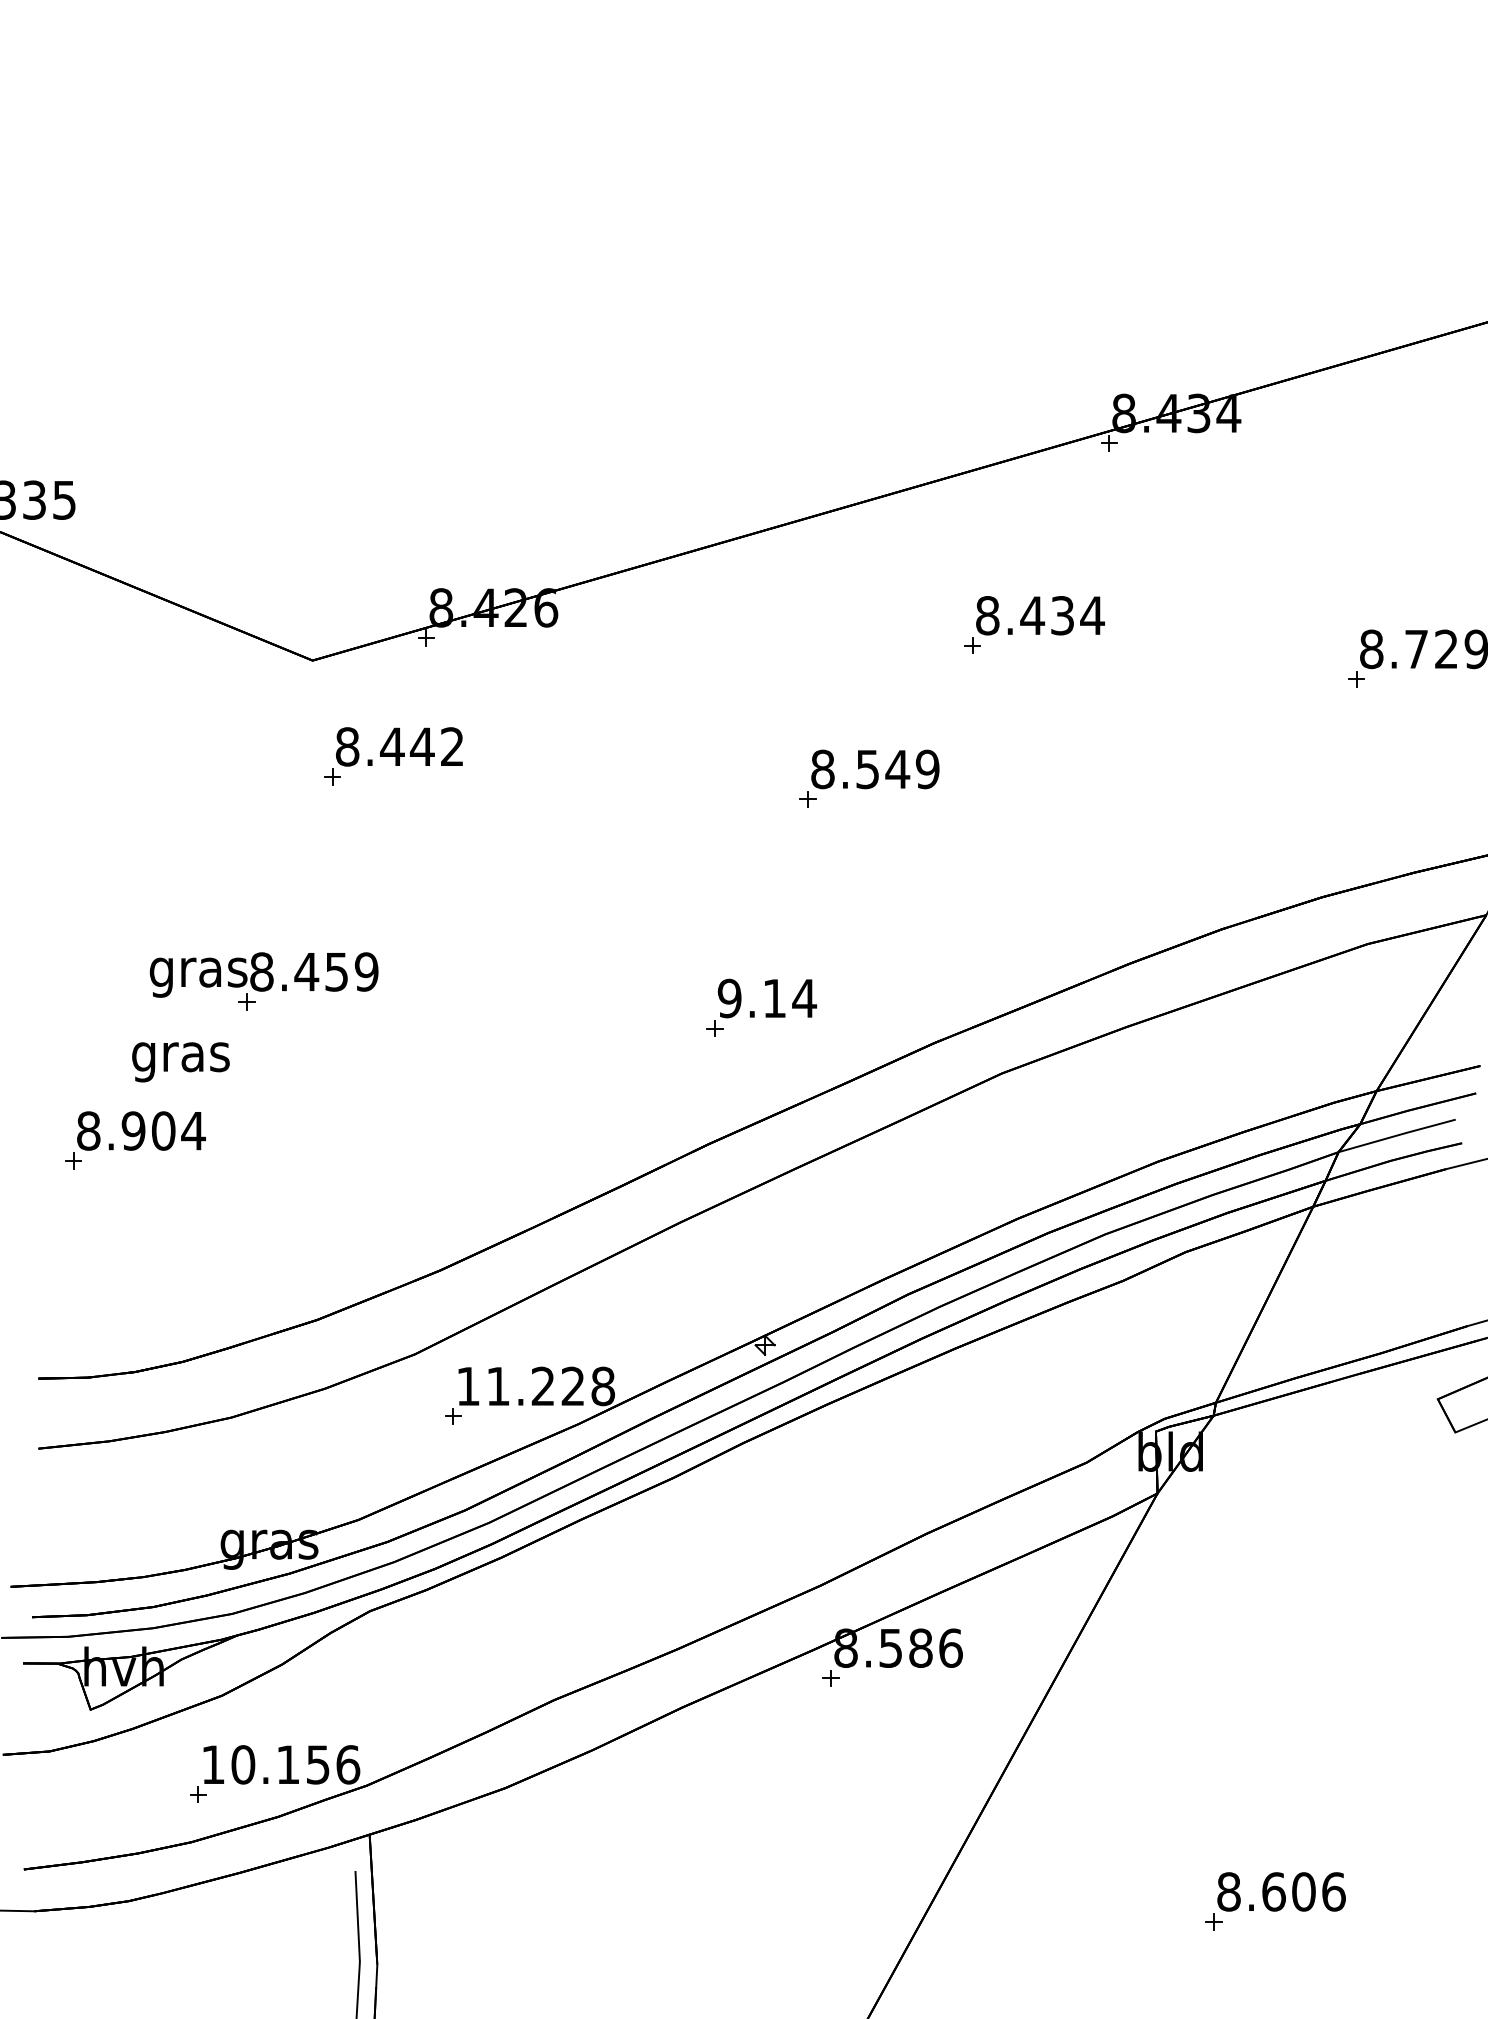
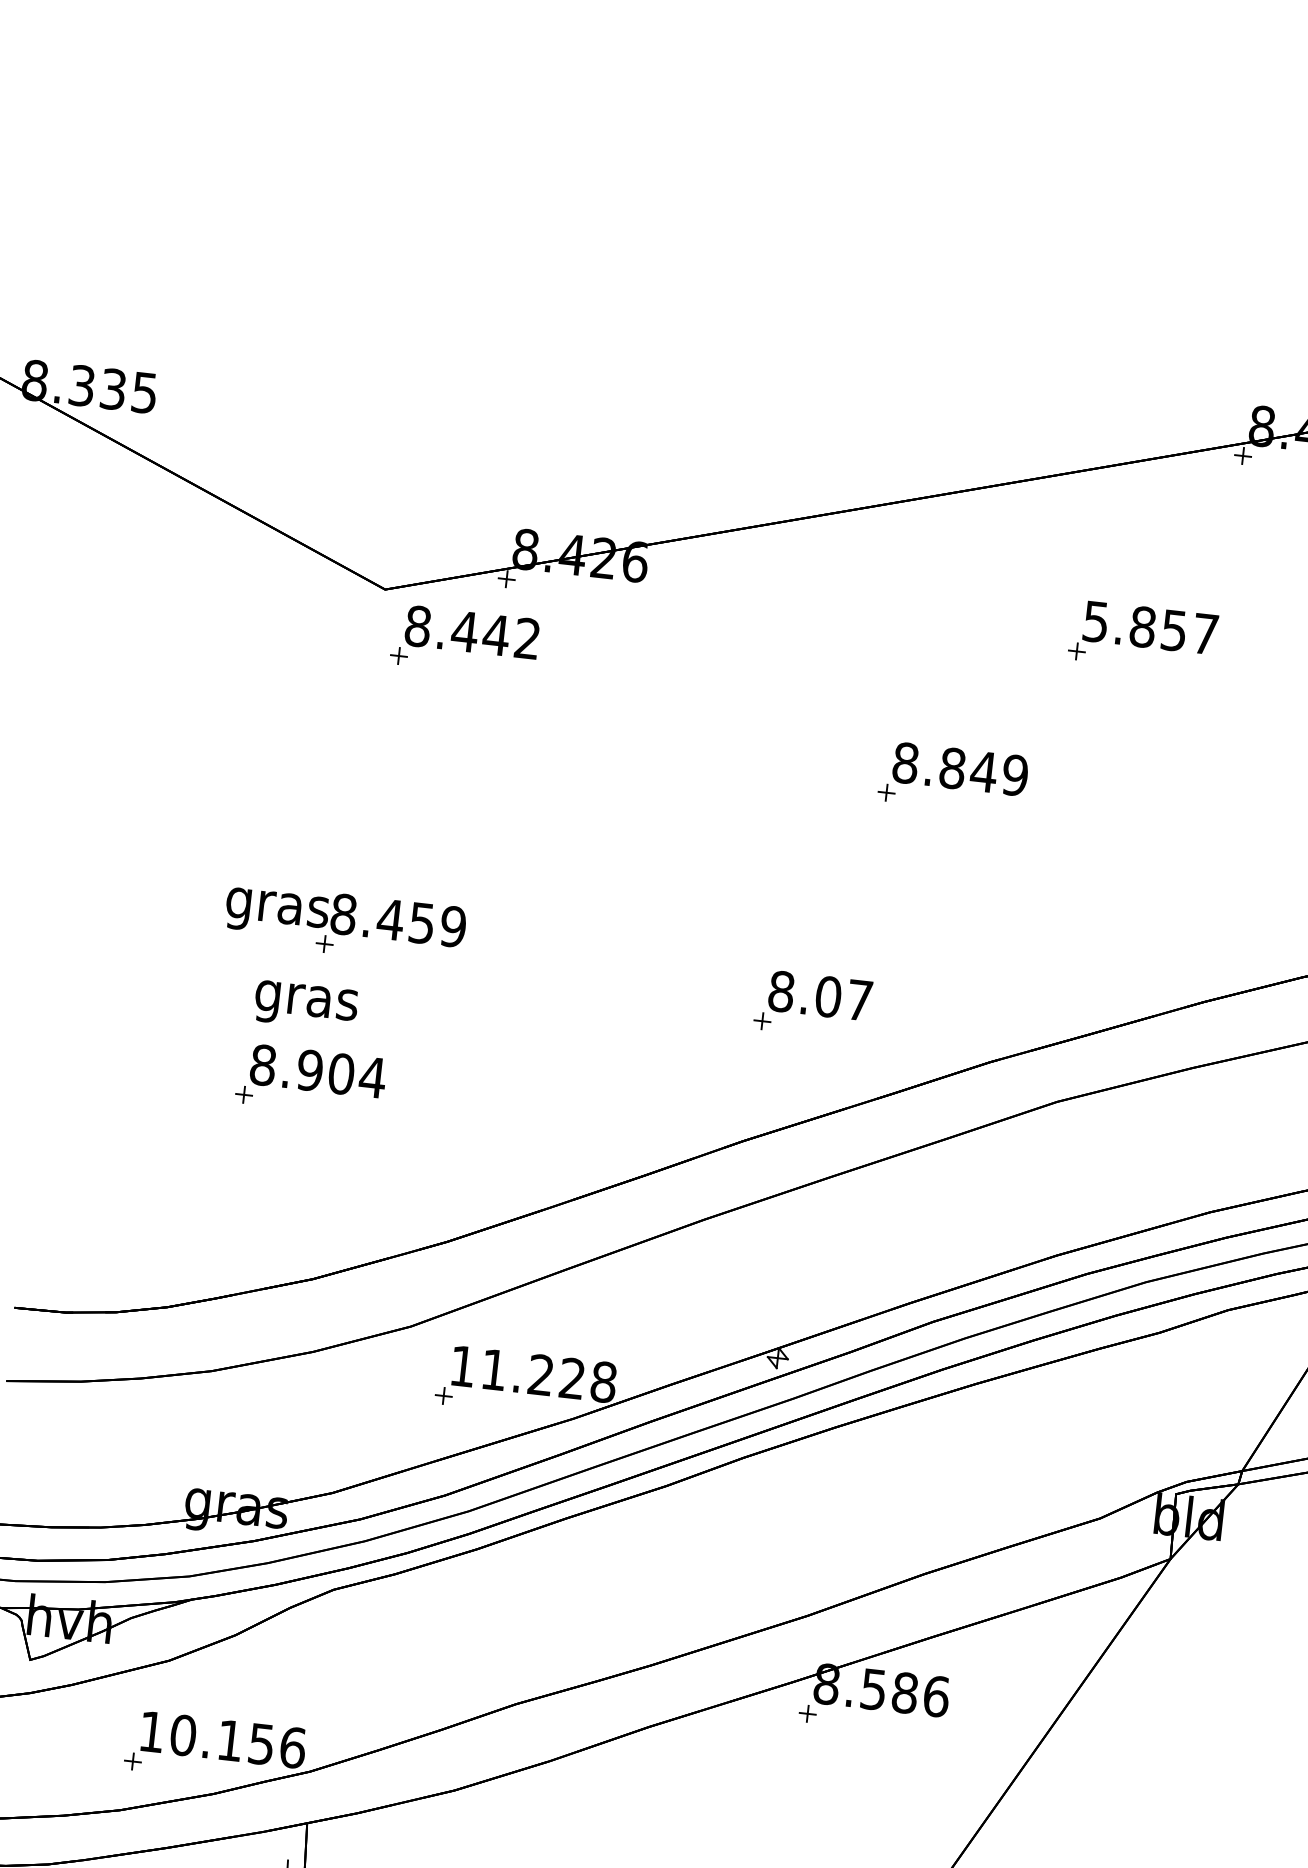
text: (1040, 615) -> (1151, 627), 8.434 -> 5.857
part: (393, 756) -> (464, 641), moved
text: (867, 769) -> (952, 768), 8.549 -> 8.849
part: (263, 981) -> (344, 924), moved
text: (767, 998) -> (820, 996), 9.14 -> 8.07
text: (180, 1062) -> (305, 1005), moved
part: (135, 1140) -> (310, 1080), moved

